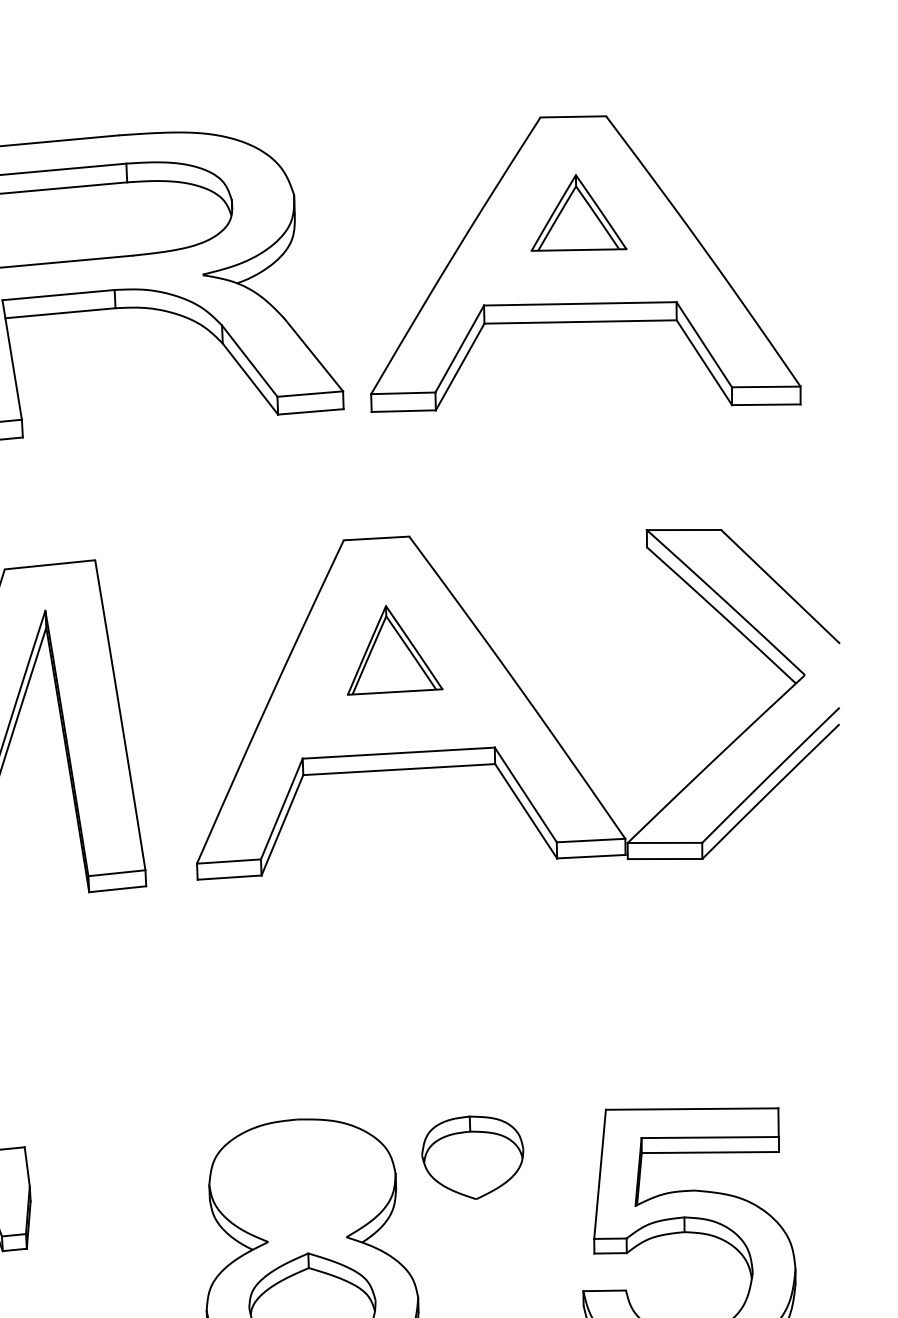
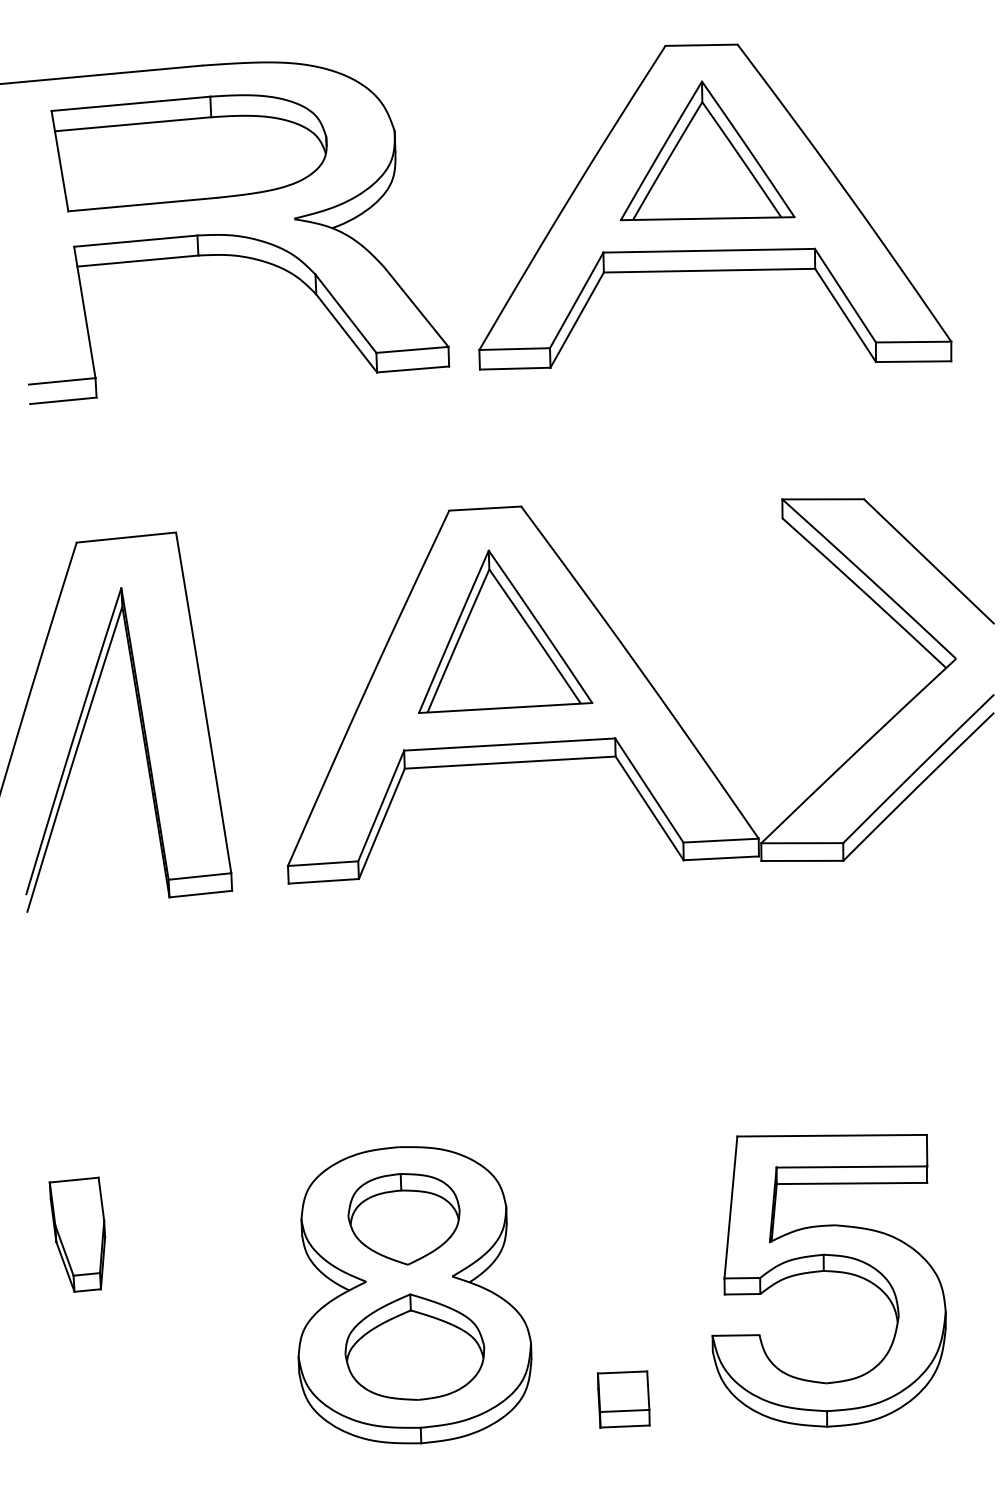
part: (578, 212) -> (707, 150), size x1.67
part: (394, 650) -> (505, 631), size x1.67
part: (472, 1158) -> (403, 1219), moved

